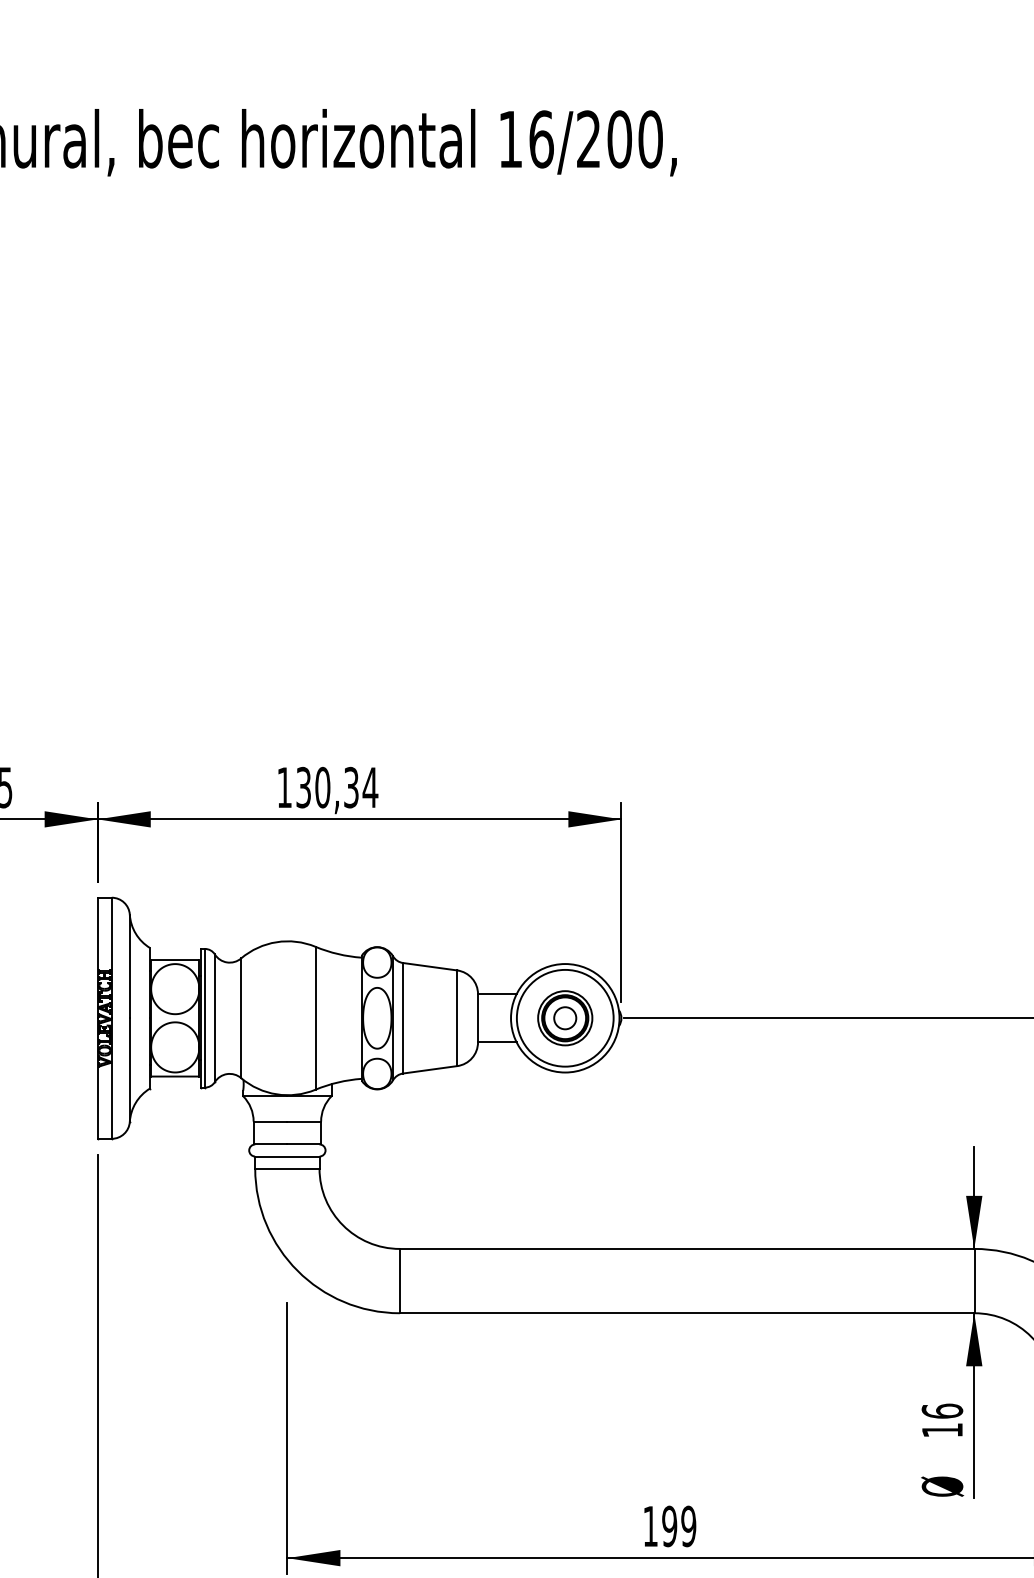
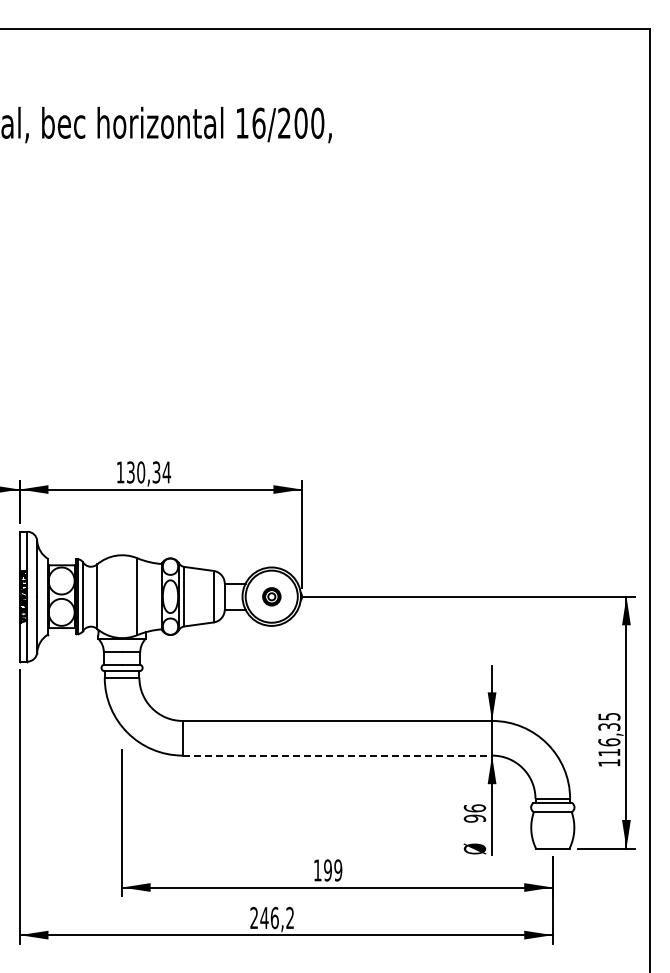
part: (564, 1017) -> (271, 596), size x0.6
line: (687, 1313) -> (337, 755), solid -> dashed
text: (941, 1430) -> (474, 818), 16 -> 96

